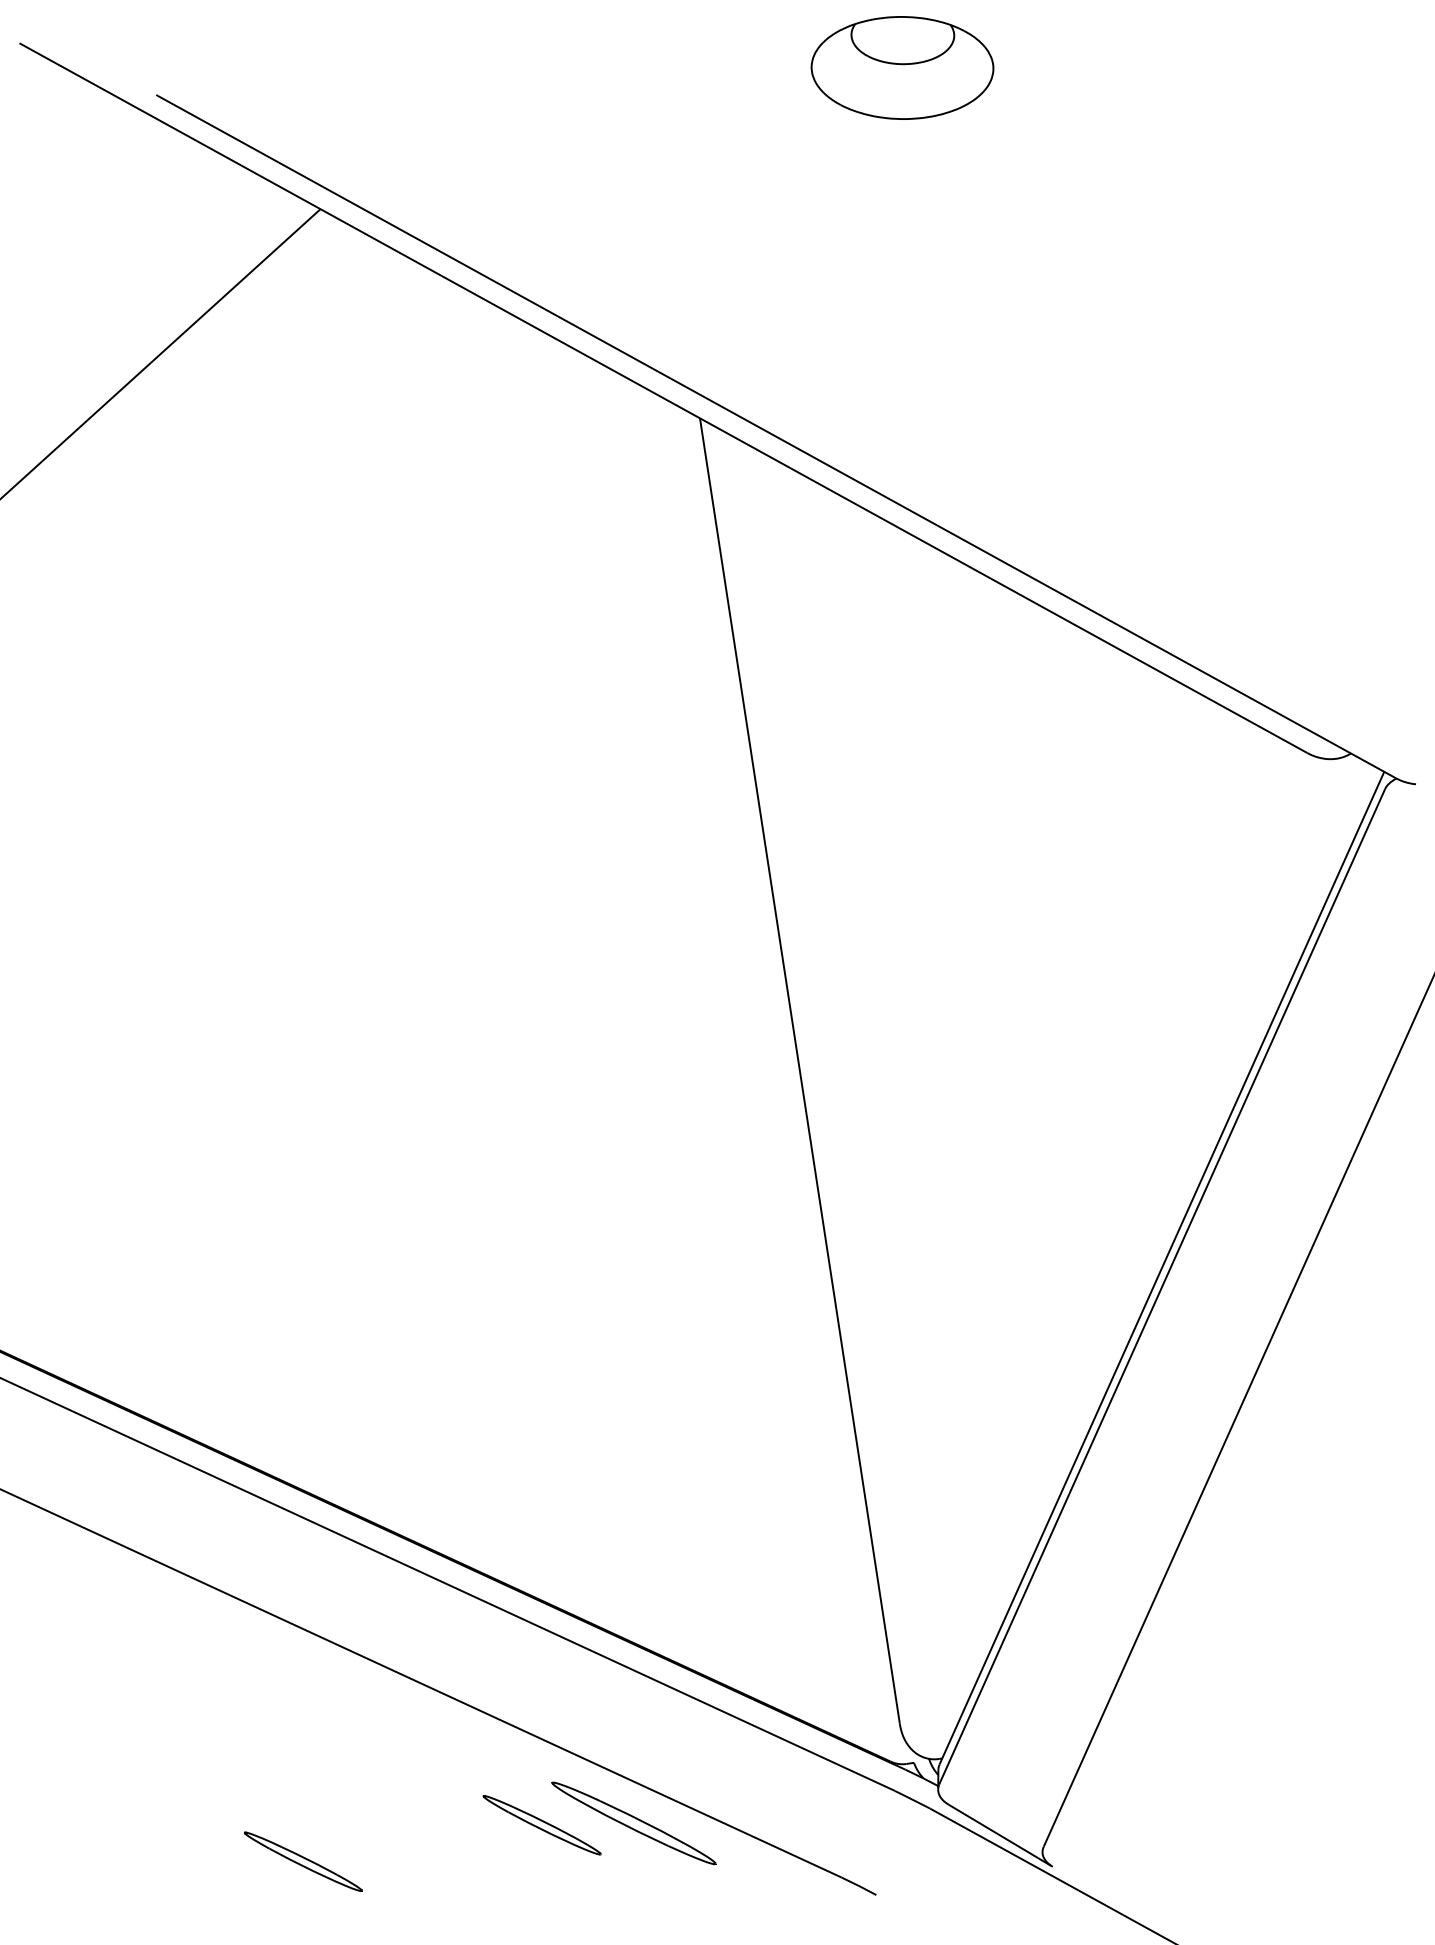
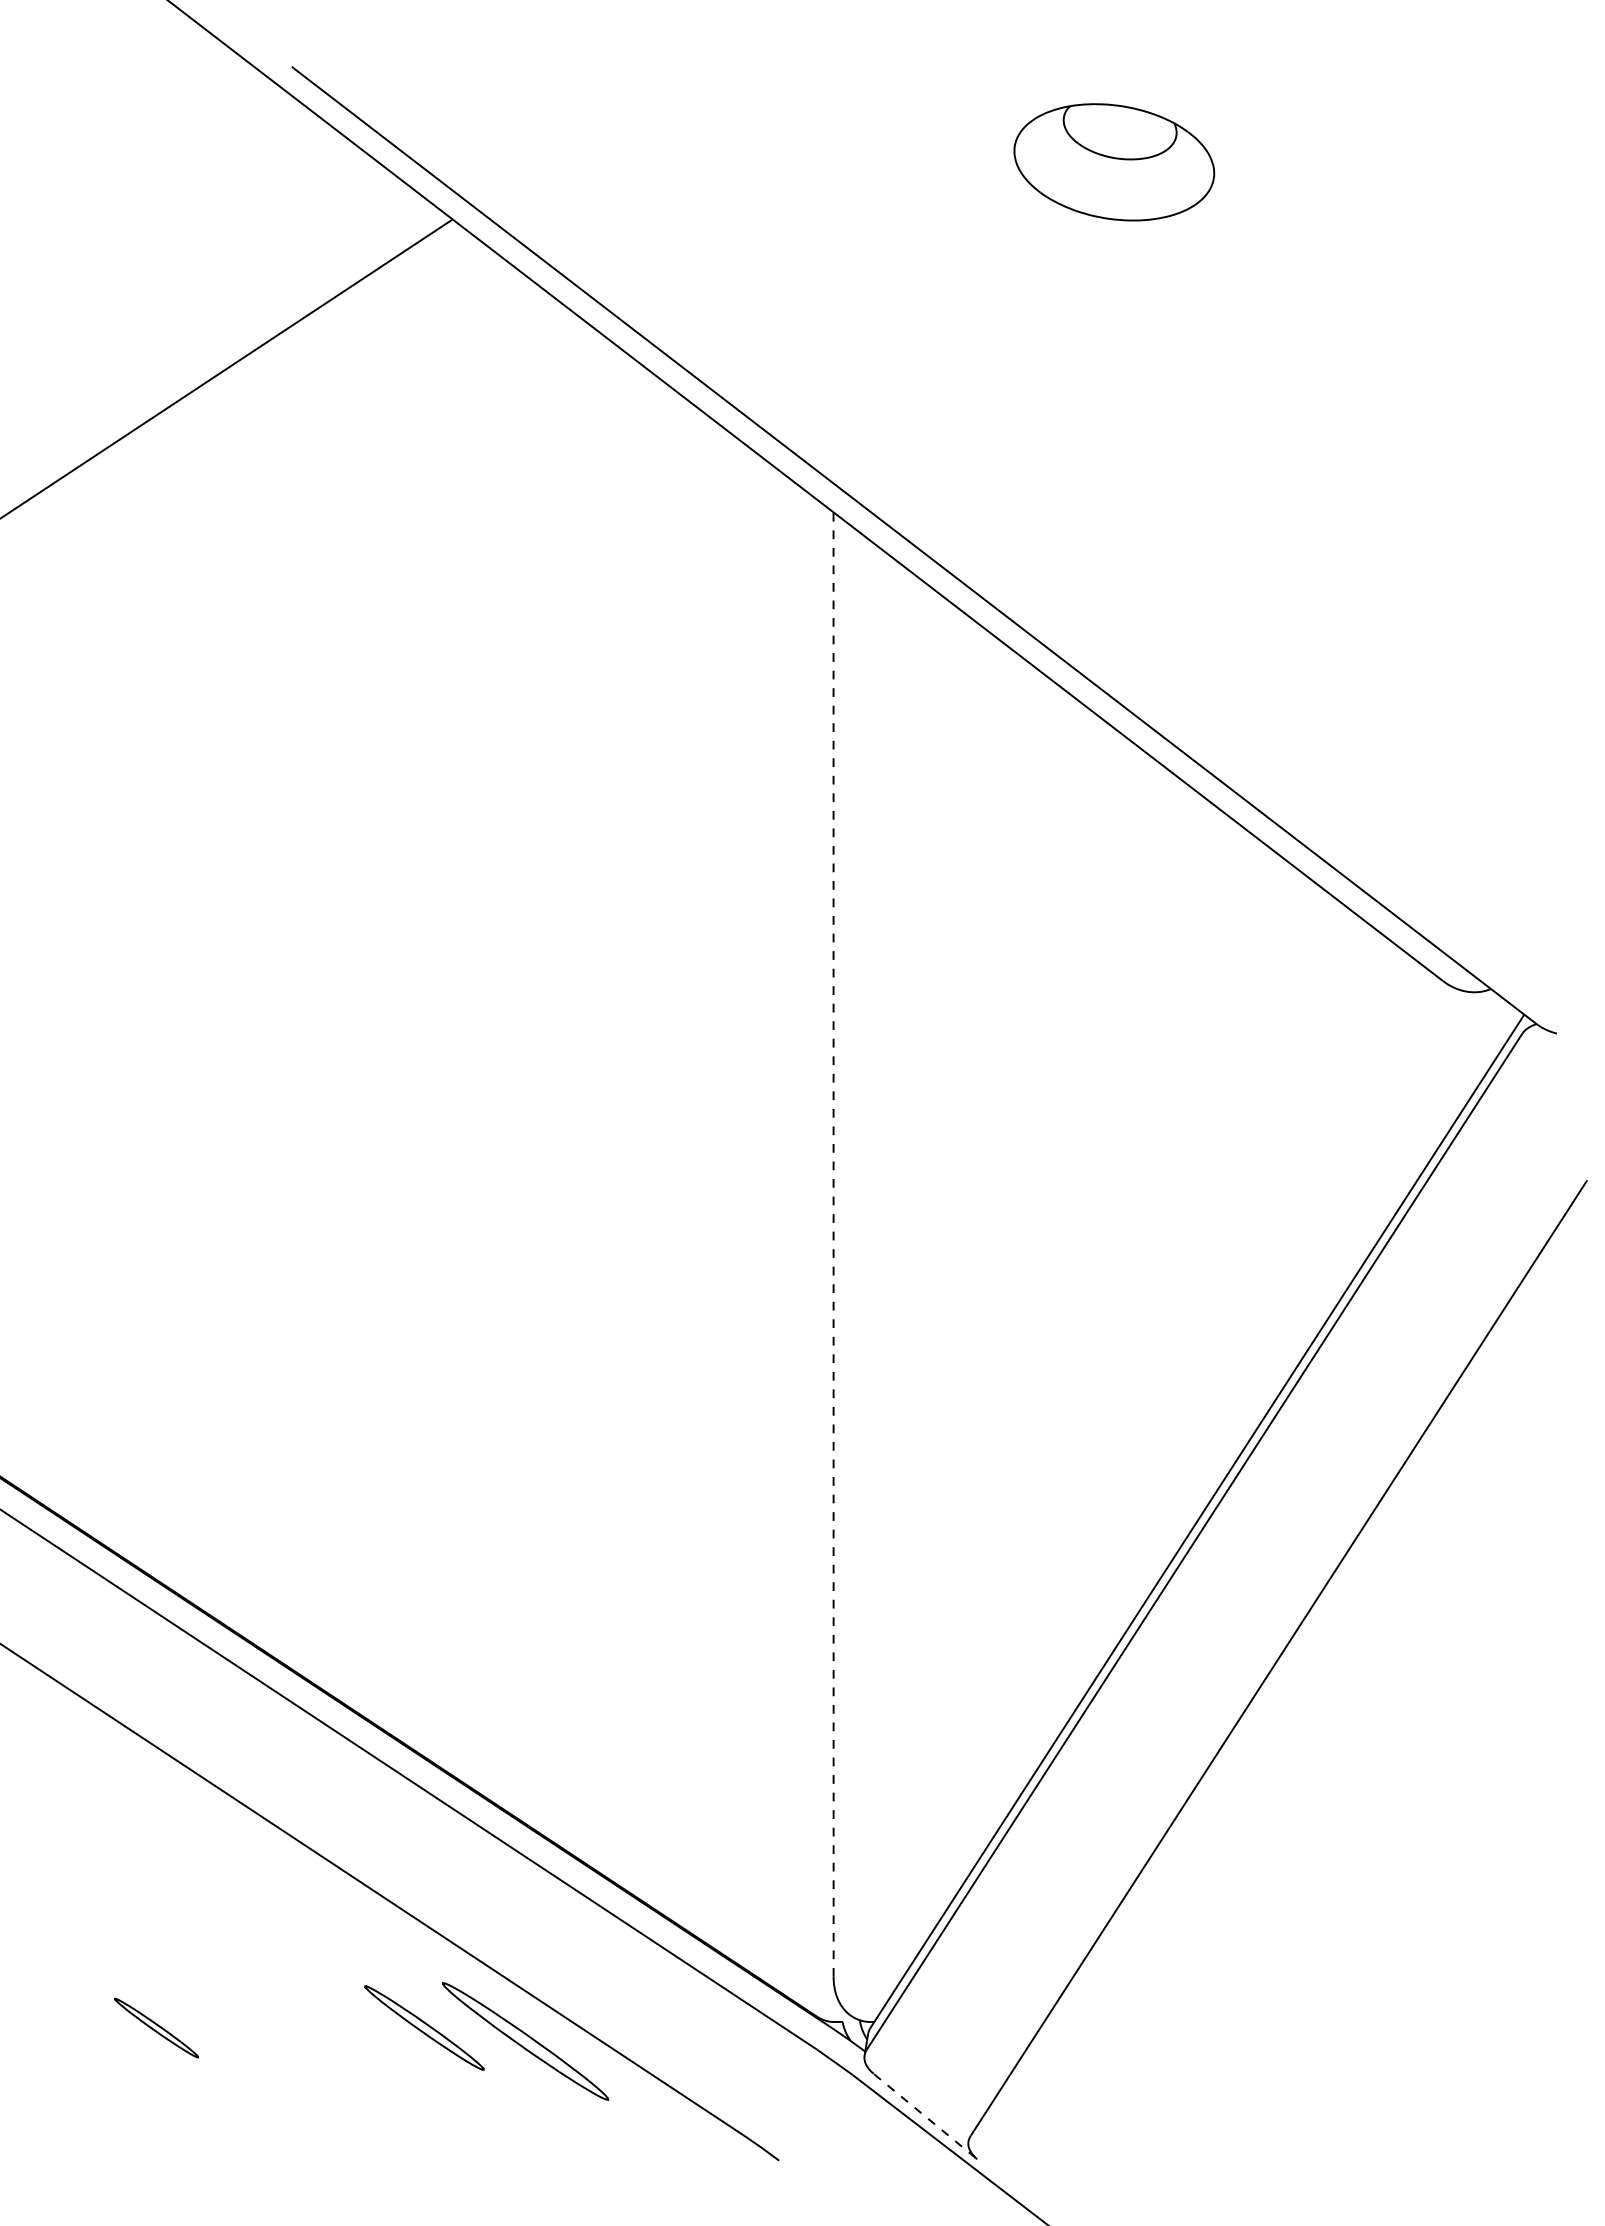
line: (799, 1070) -> (833, 1244), solid -> dashed
line: (999, 1834) -> (924, 2115), solid -> dashed
part: (303, 1861) -> (156, 2027), size x0.7

